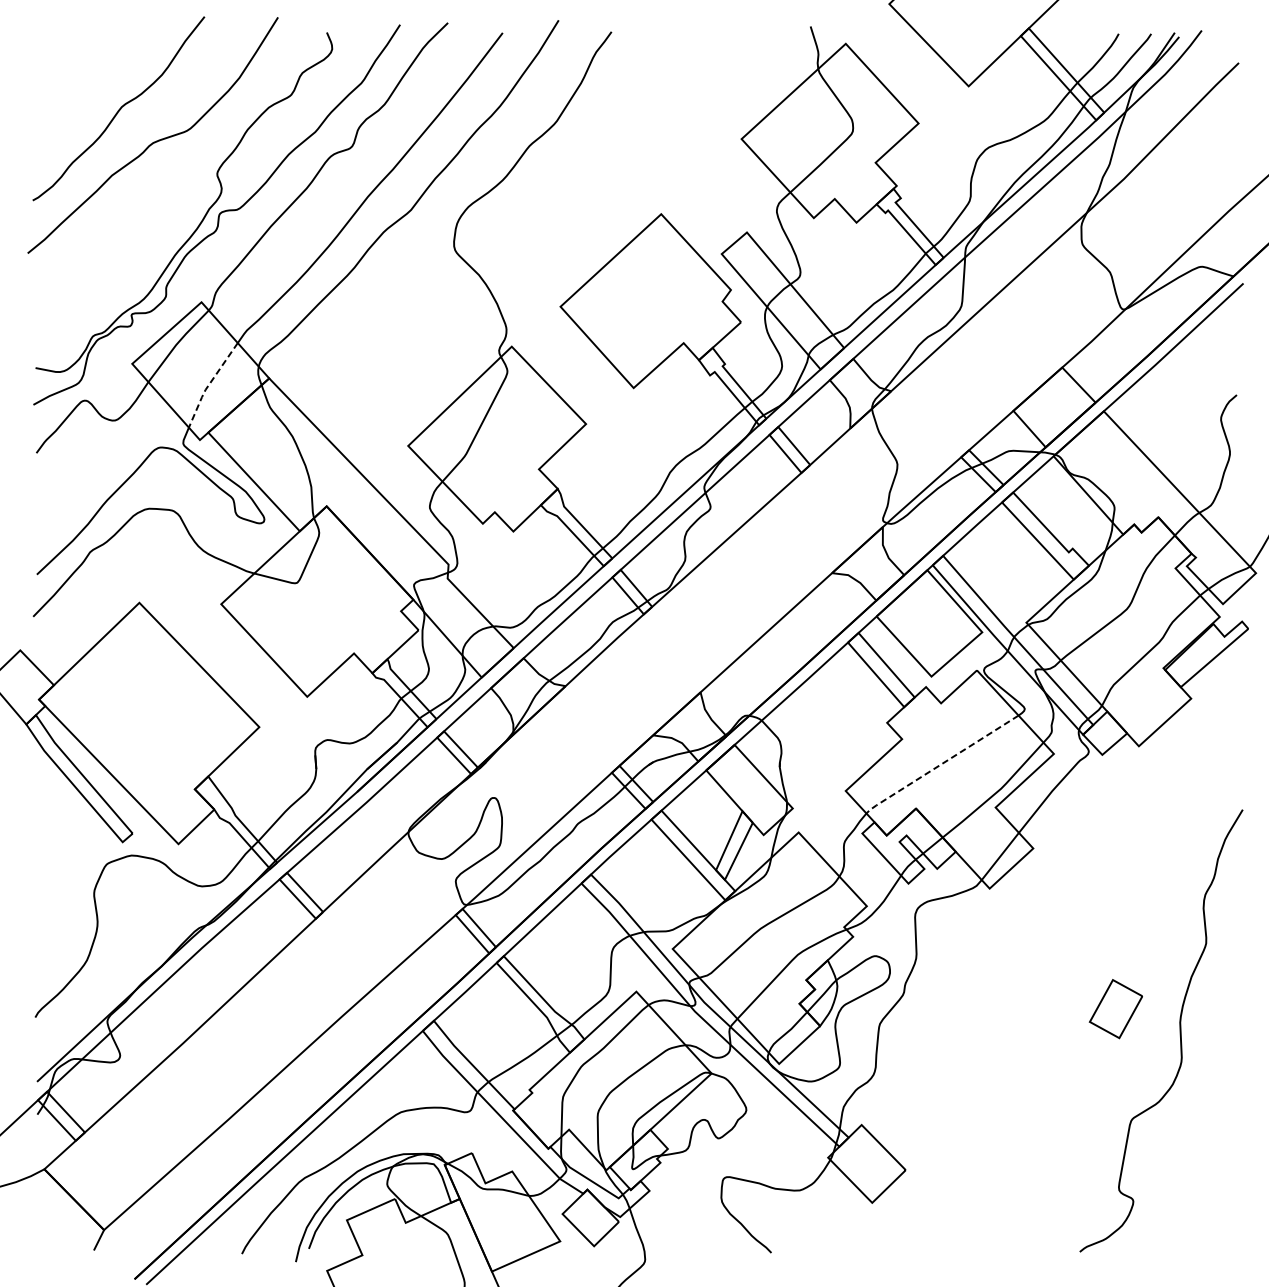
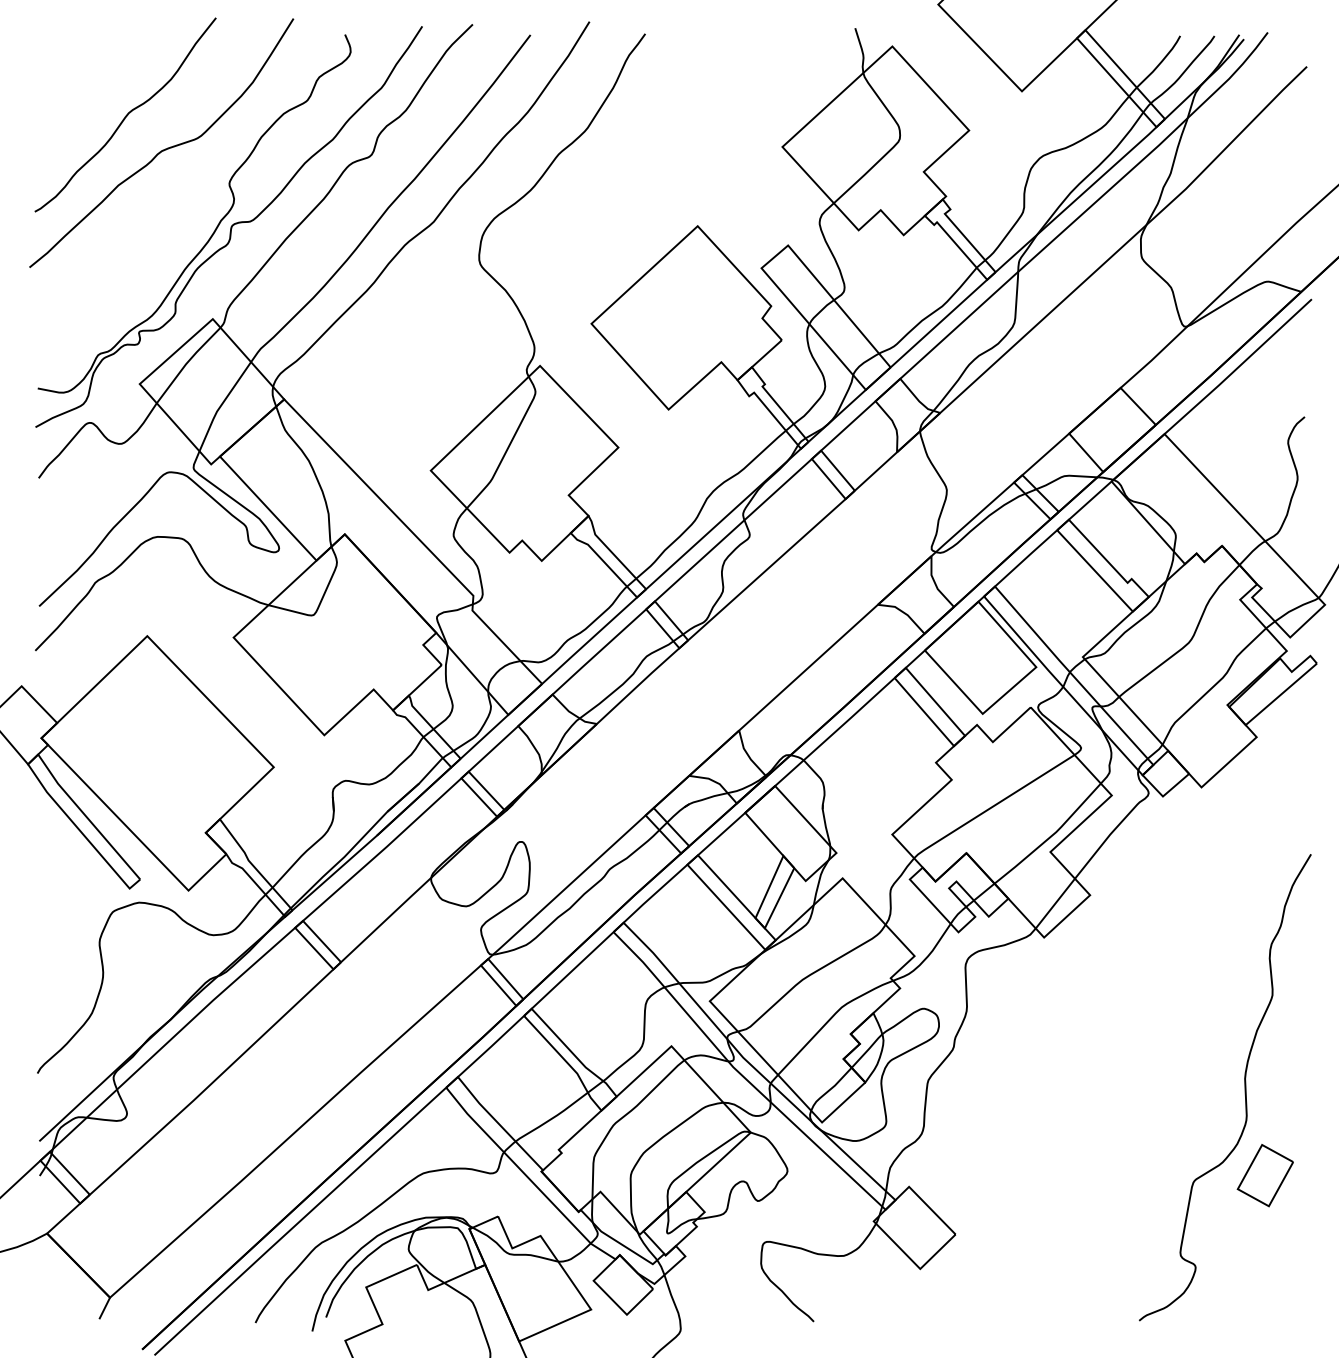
line: (208, 384) -> (220, 405), dashed -> solid
line: (940, 764) -> (992, 806), dashed -> solid
part: (1115, 1008) -> (1264, 1175), moved

